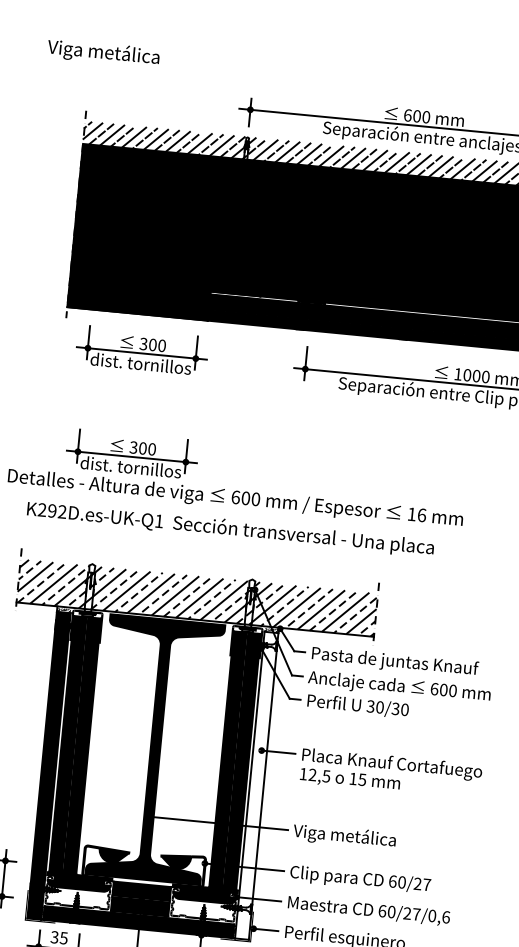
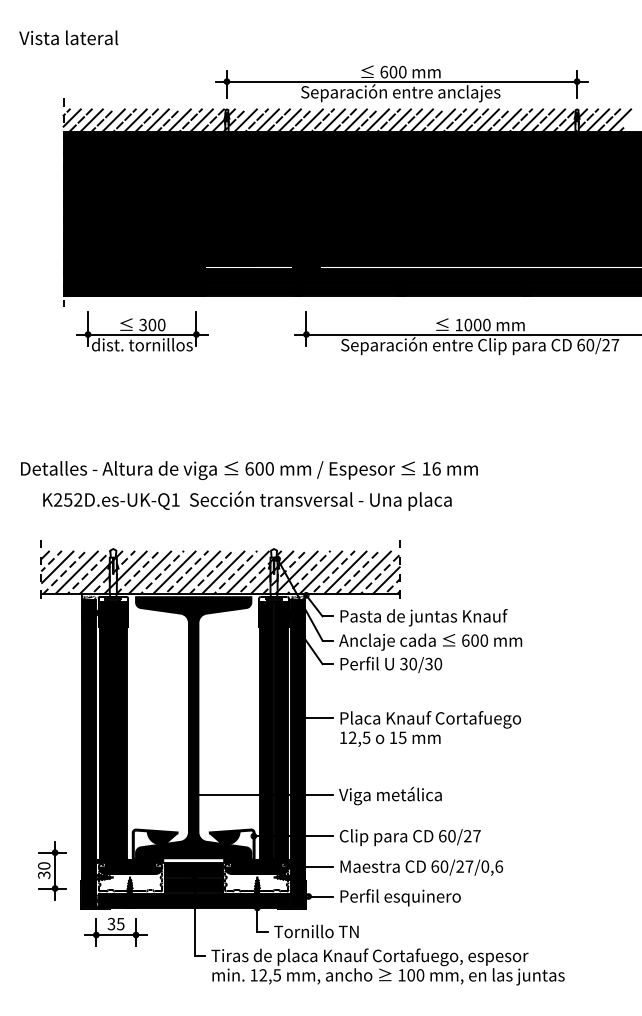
text: (111, 54) -> (83, 39), Viga metálica -> Vista lateral
part: (132, 453) -> (142, 435), removed
text: (52, 510) -> (68, 499), K292D.es-UK-Q1 -> K252D.es-UK-Q1
fill: (256, 785) -> (297, 753), added

